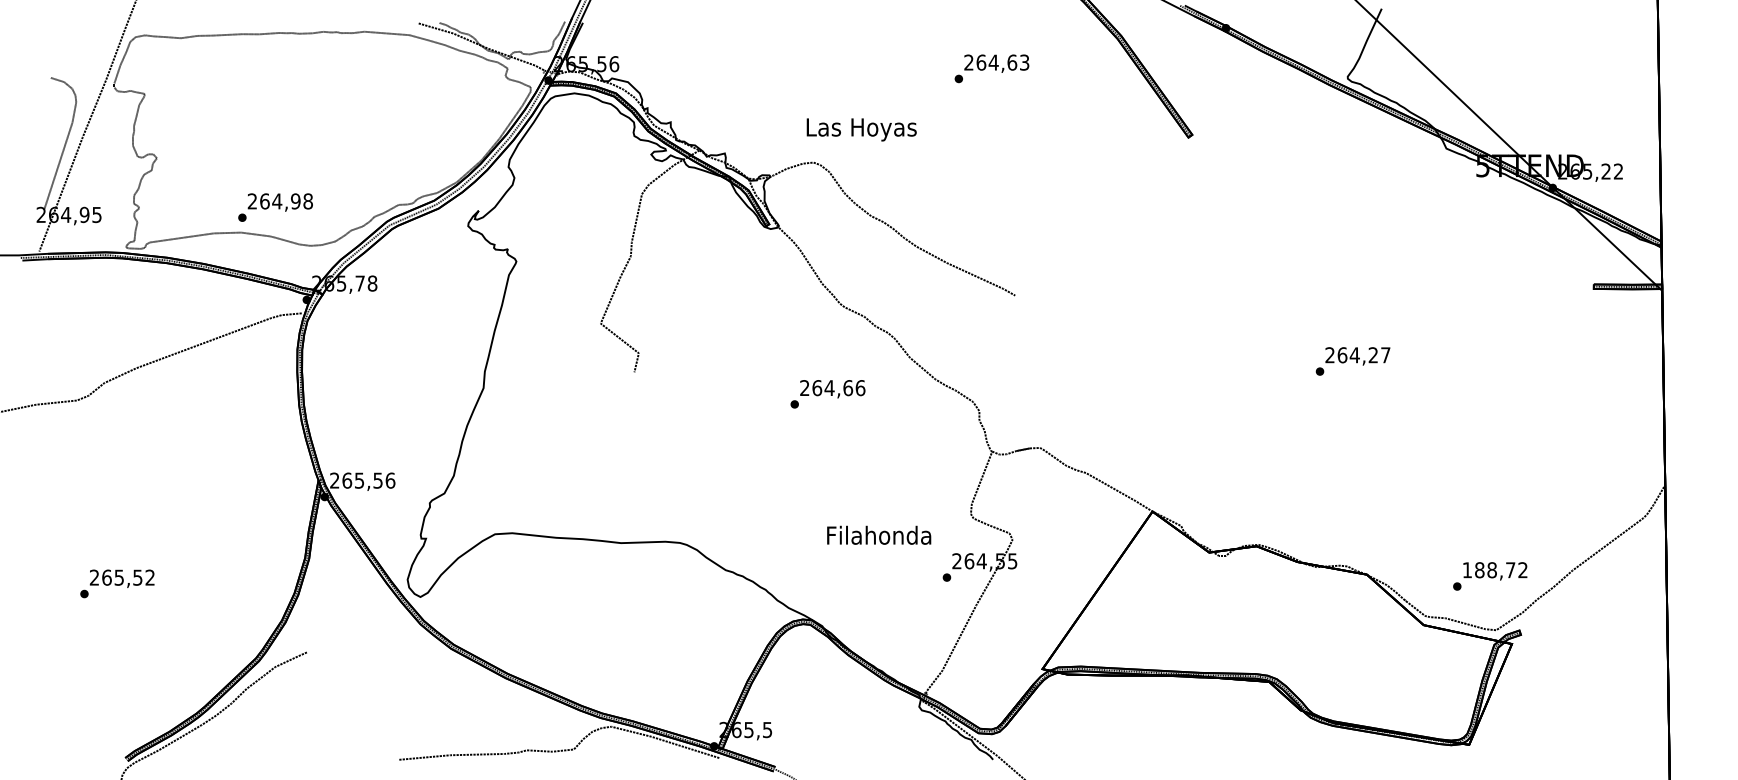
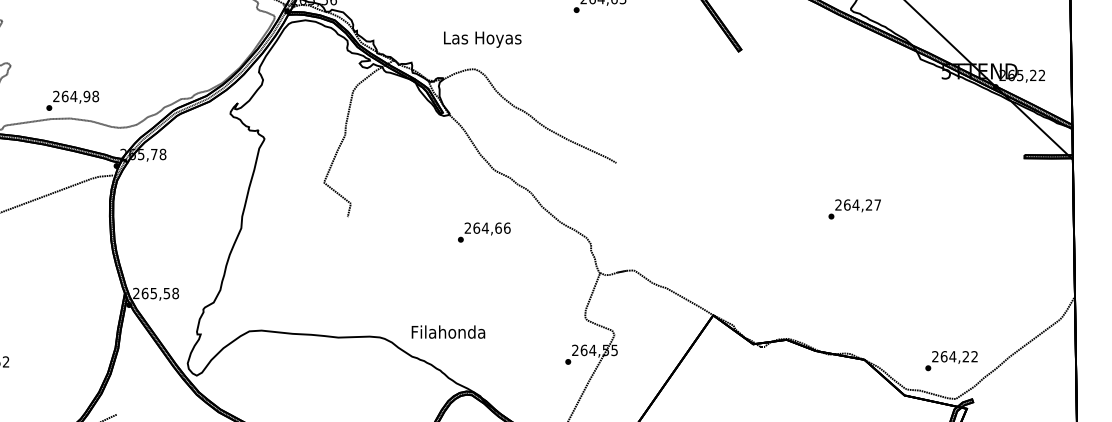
text: (861, 129) -> (482, 39), moved
text: (275, 207) -> (72, 100), moved
text: (390, 480) -> (175, 293), 265,56 -> 265,58
text: (879, 534) -> (448, 331), moved
text: (1488, 570) -> (950, 356), 188,72 -> 264,22

